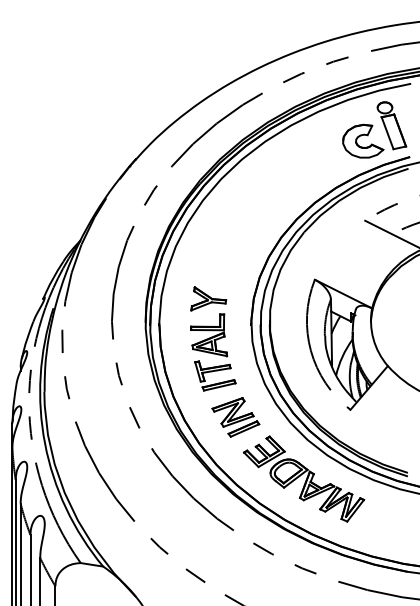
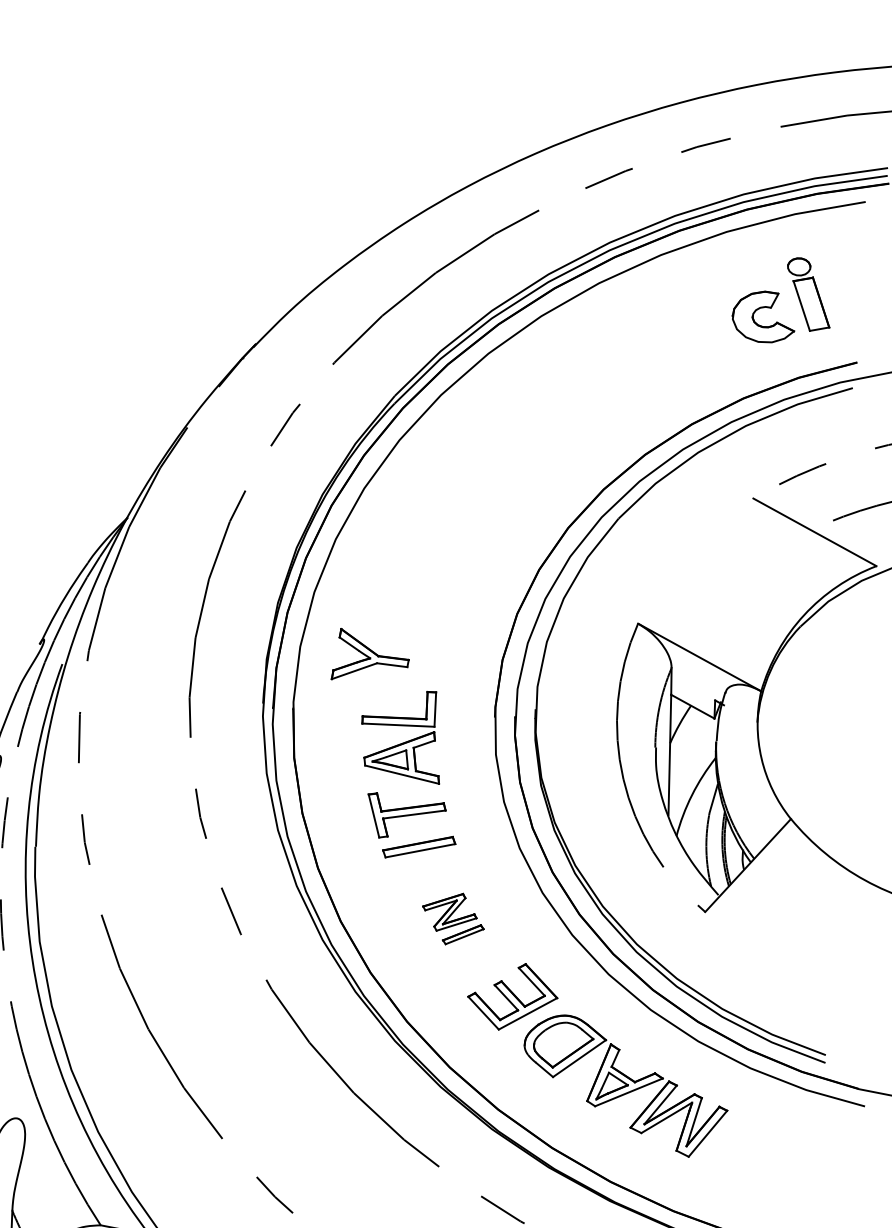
part: (374, 129) -> (781, 299), size x0.7
part: (208, 298) -> (370, 654), moved
part: (235, 417) -> (452, 919), size x0.6

